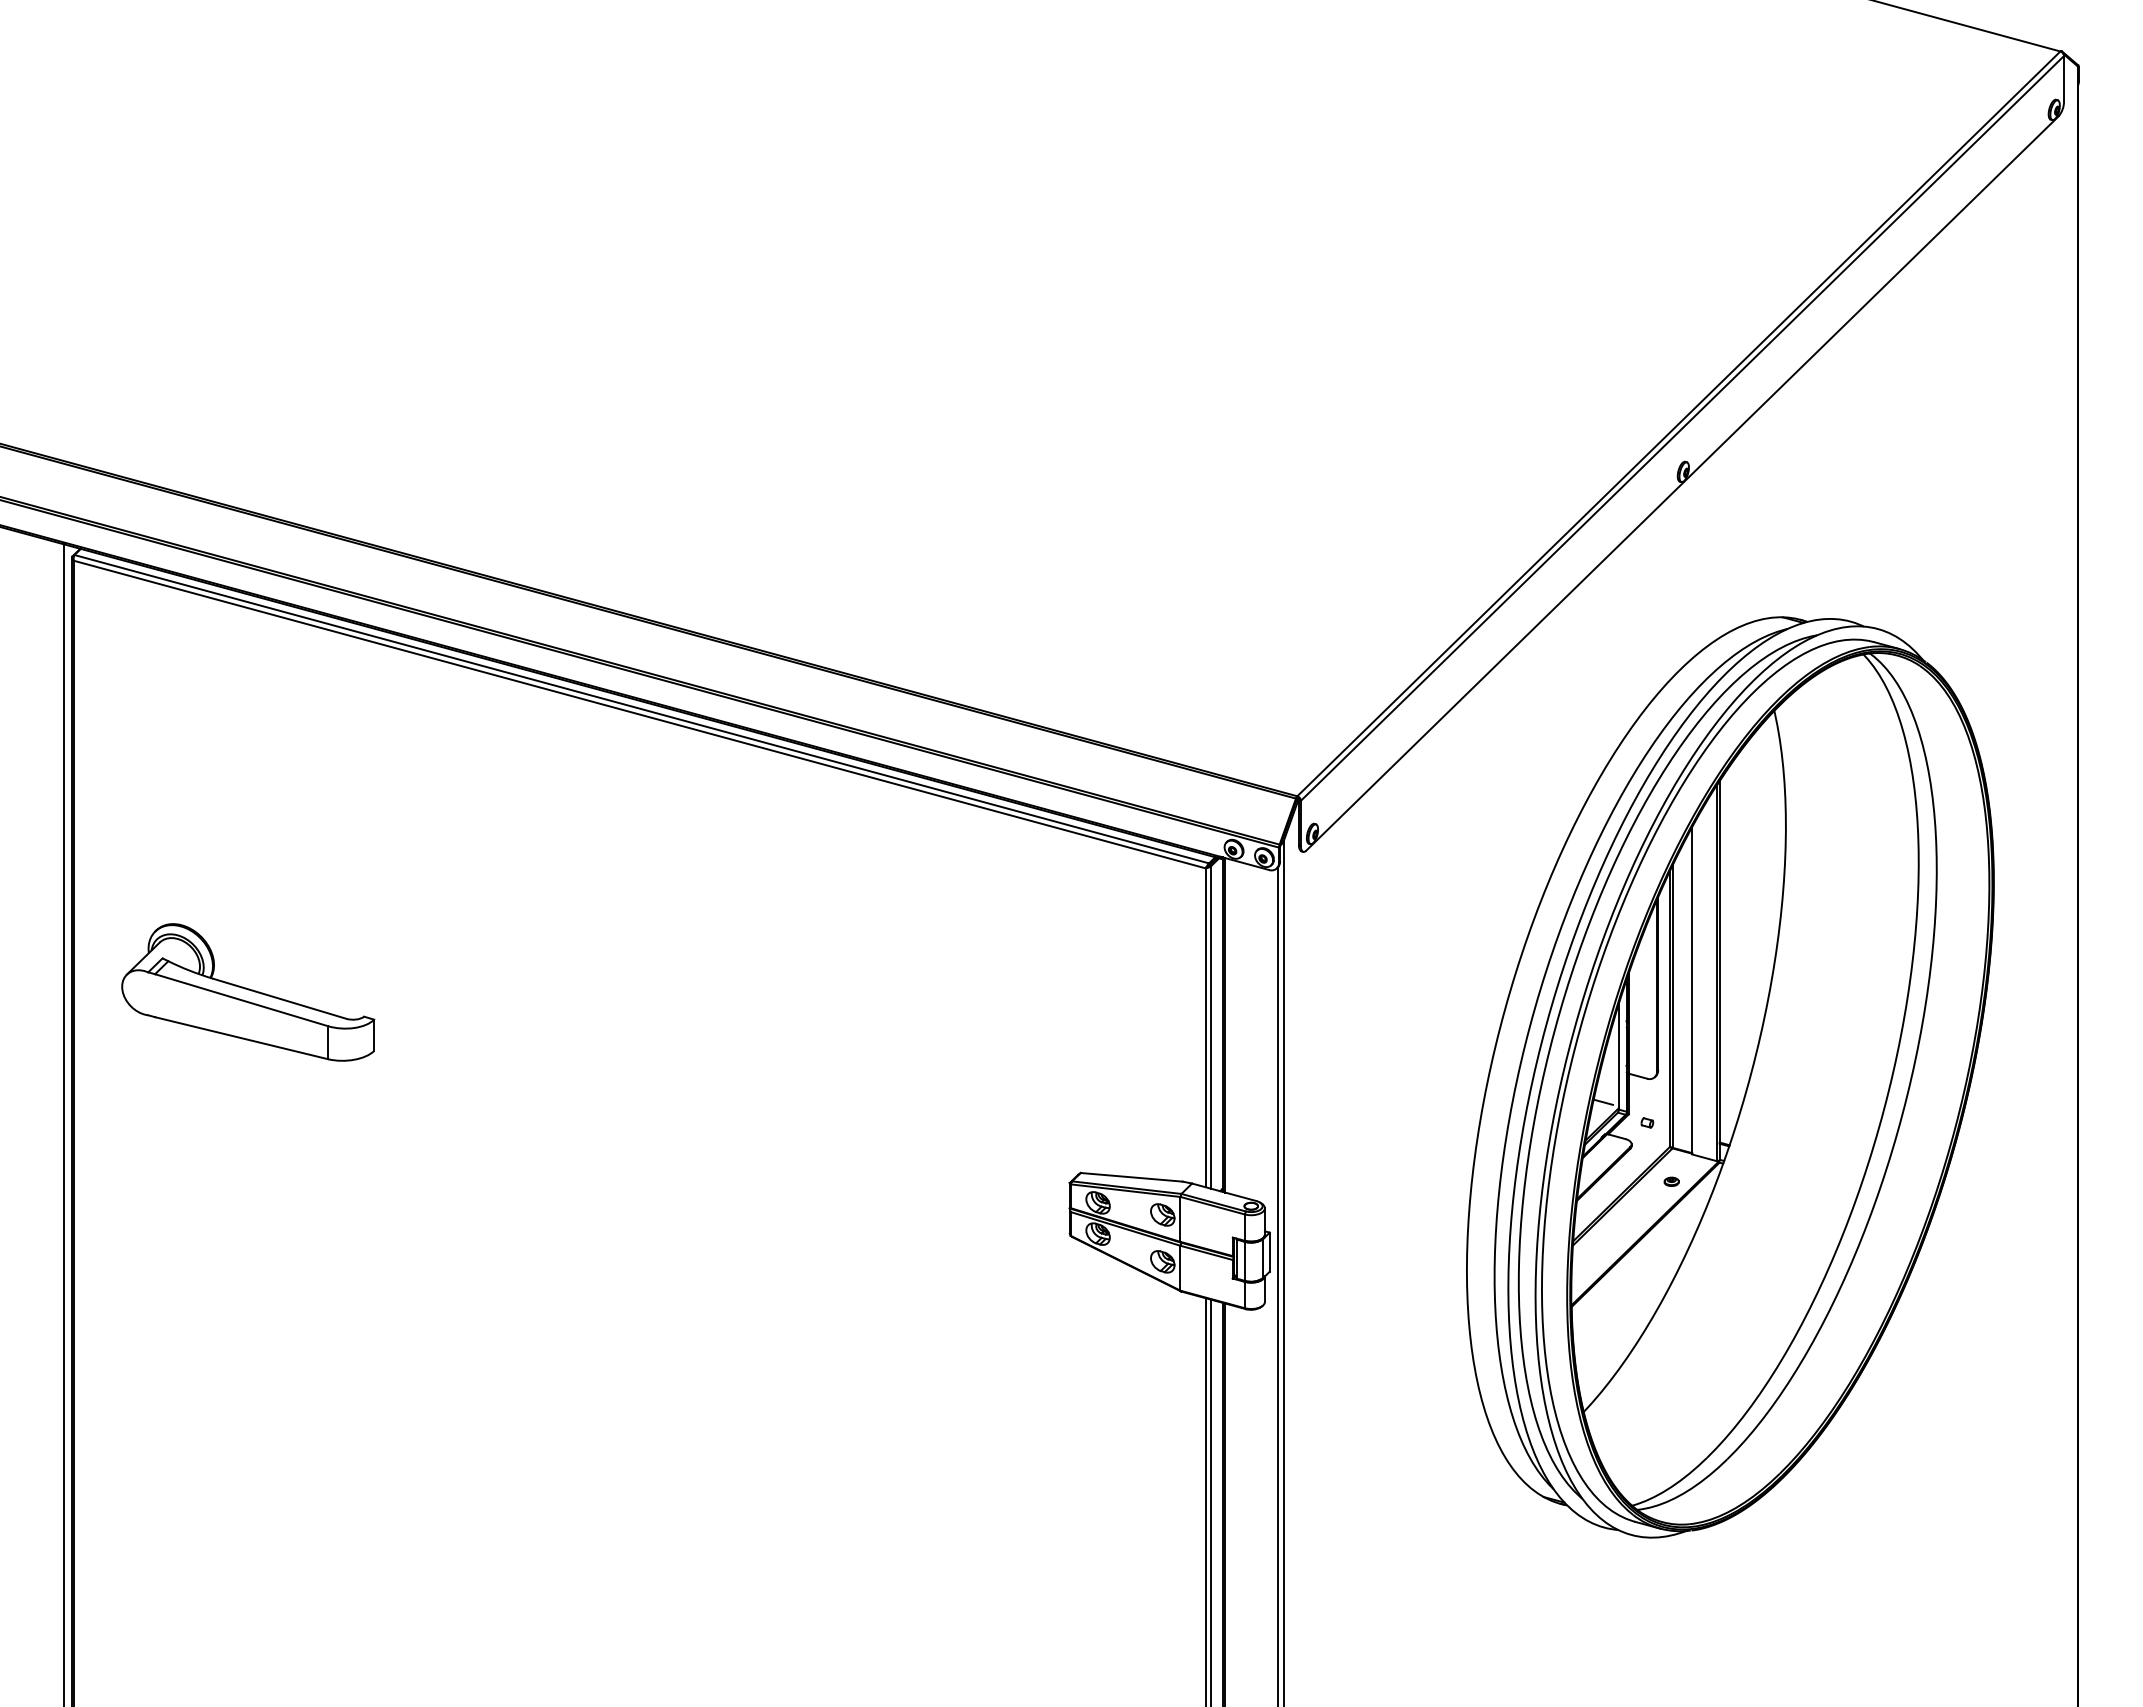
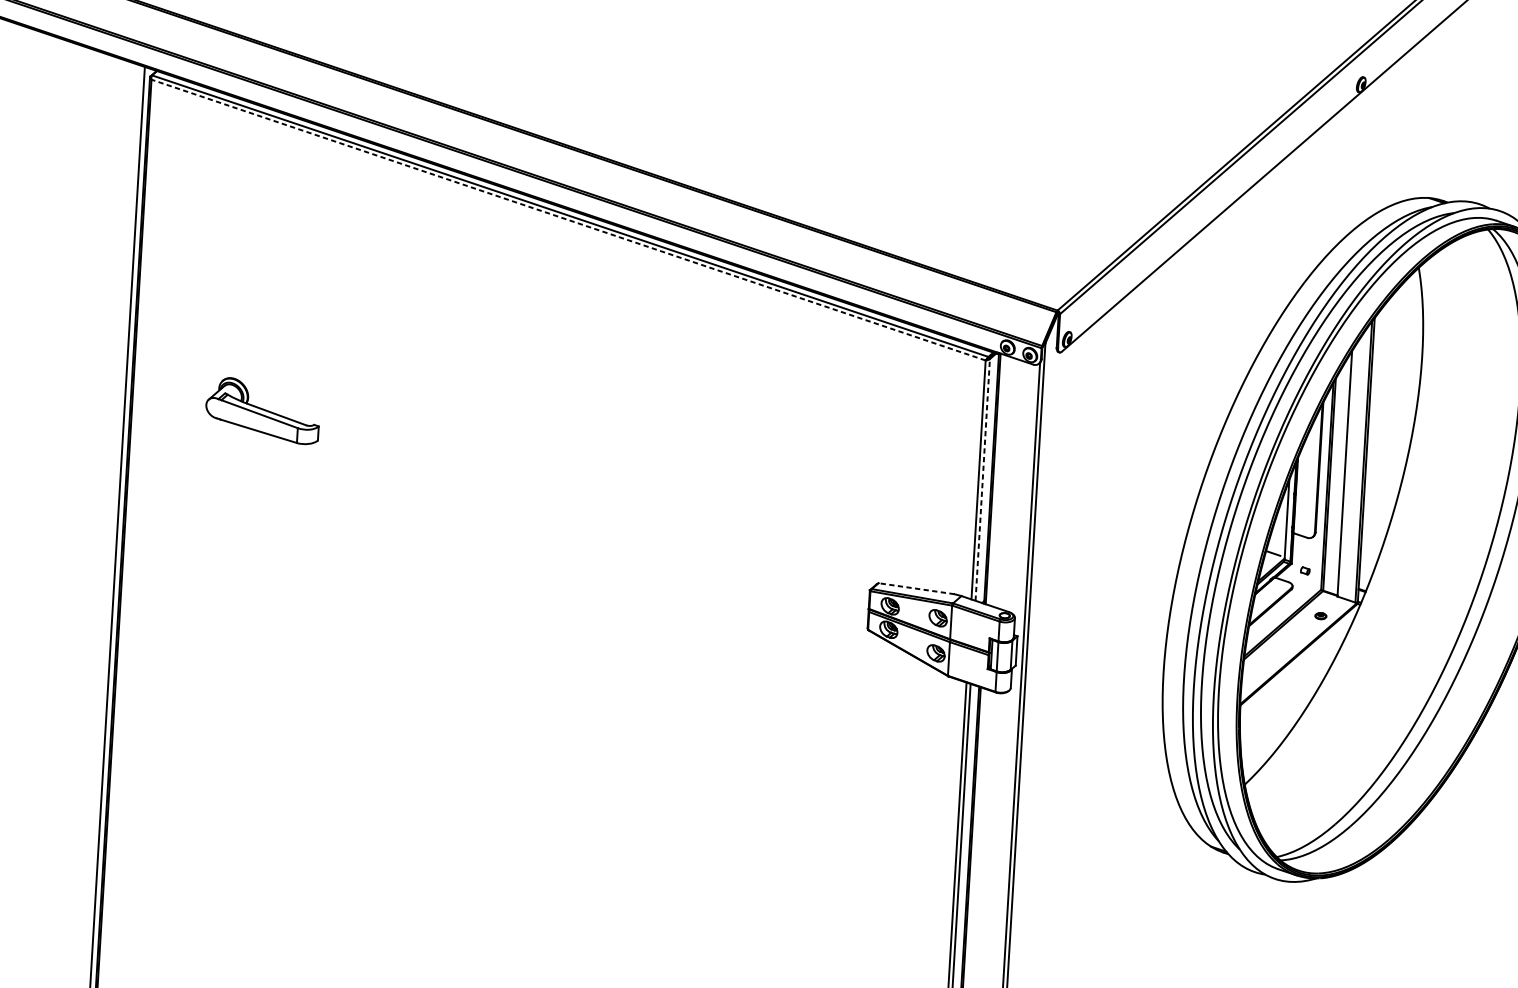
line: (639, 714) -> (568, 220), solid -> dashed
part: (248, 992) -> (262, 410), size x0.6
line: (1211, 1026) -> (983, 479), solid -> dashed
line: (1131, 1177) -> (916, 588), solid -> dashed

